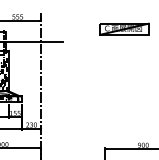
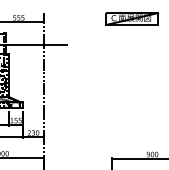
part: (124, 28) -> (132, 18), moved

